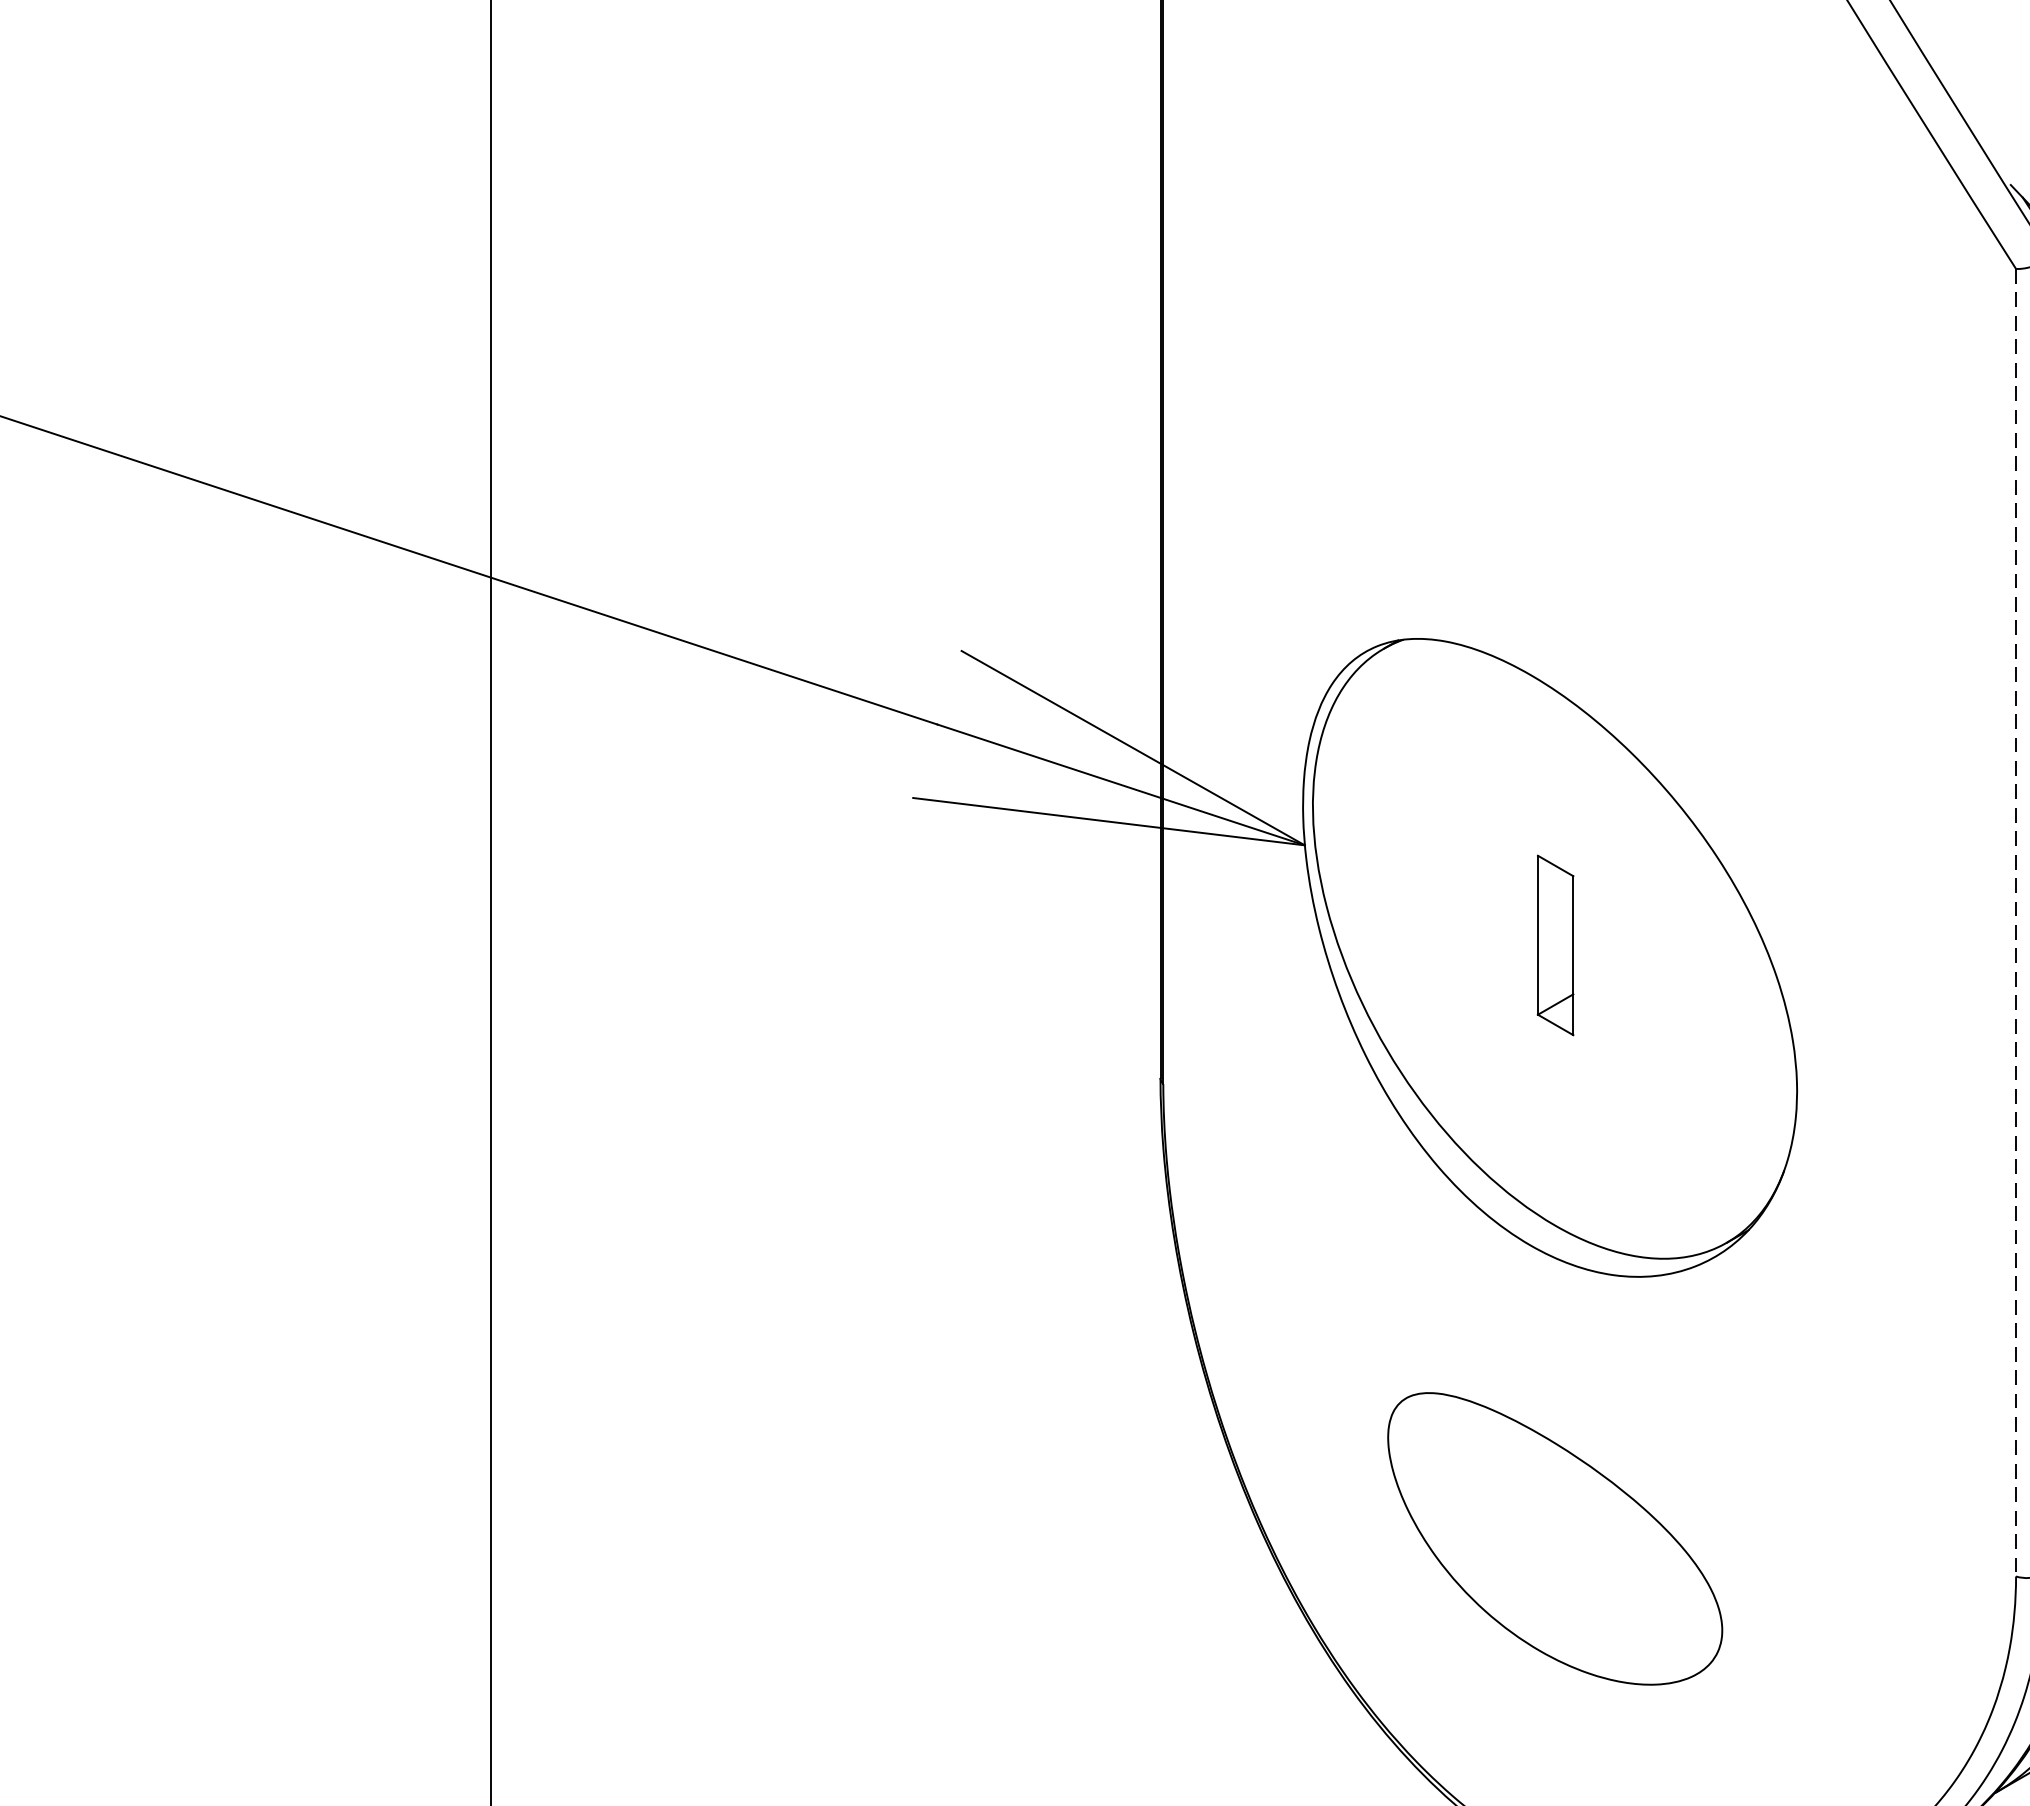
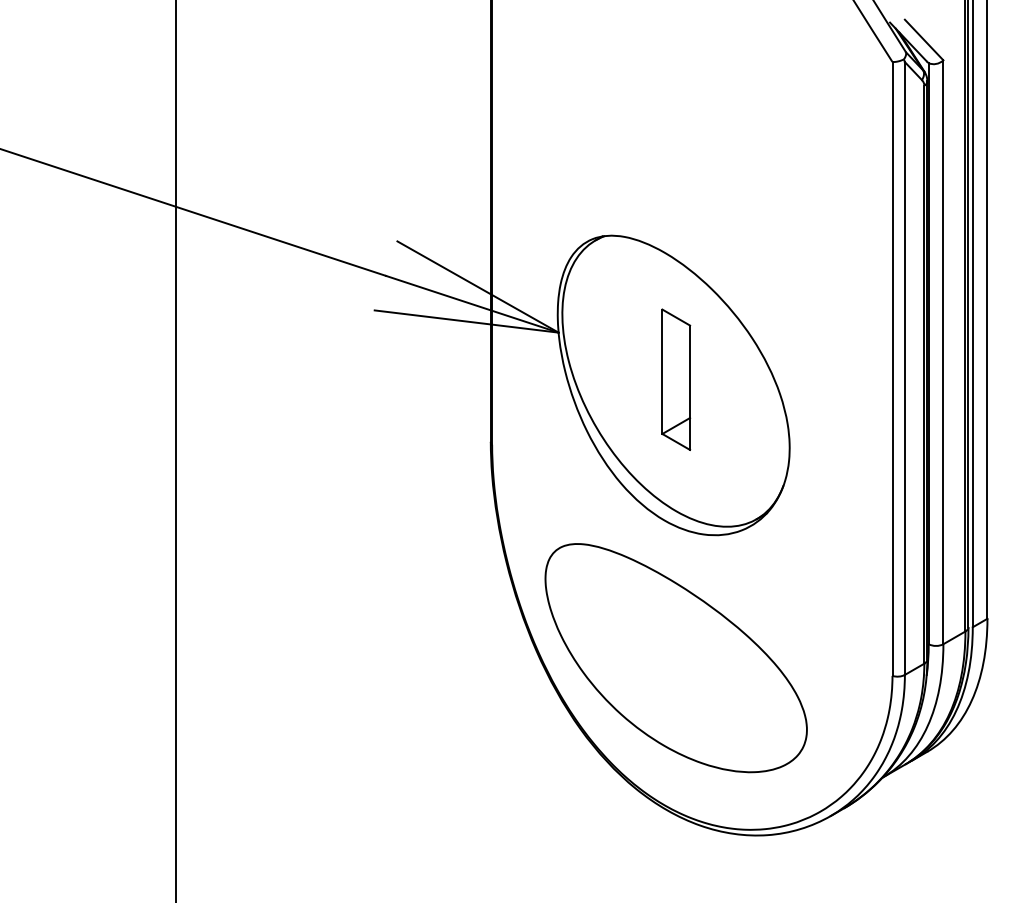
line: (2016, 921) -> (892, 368), dashed -> solid
part: (1555, 945) -> (676, 379), size x1.67
part: (1553, 1539) -> (675, 658), size x1.67

